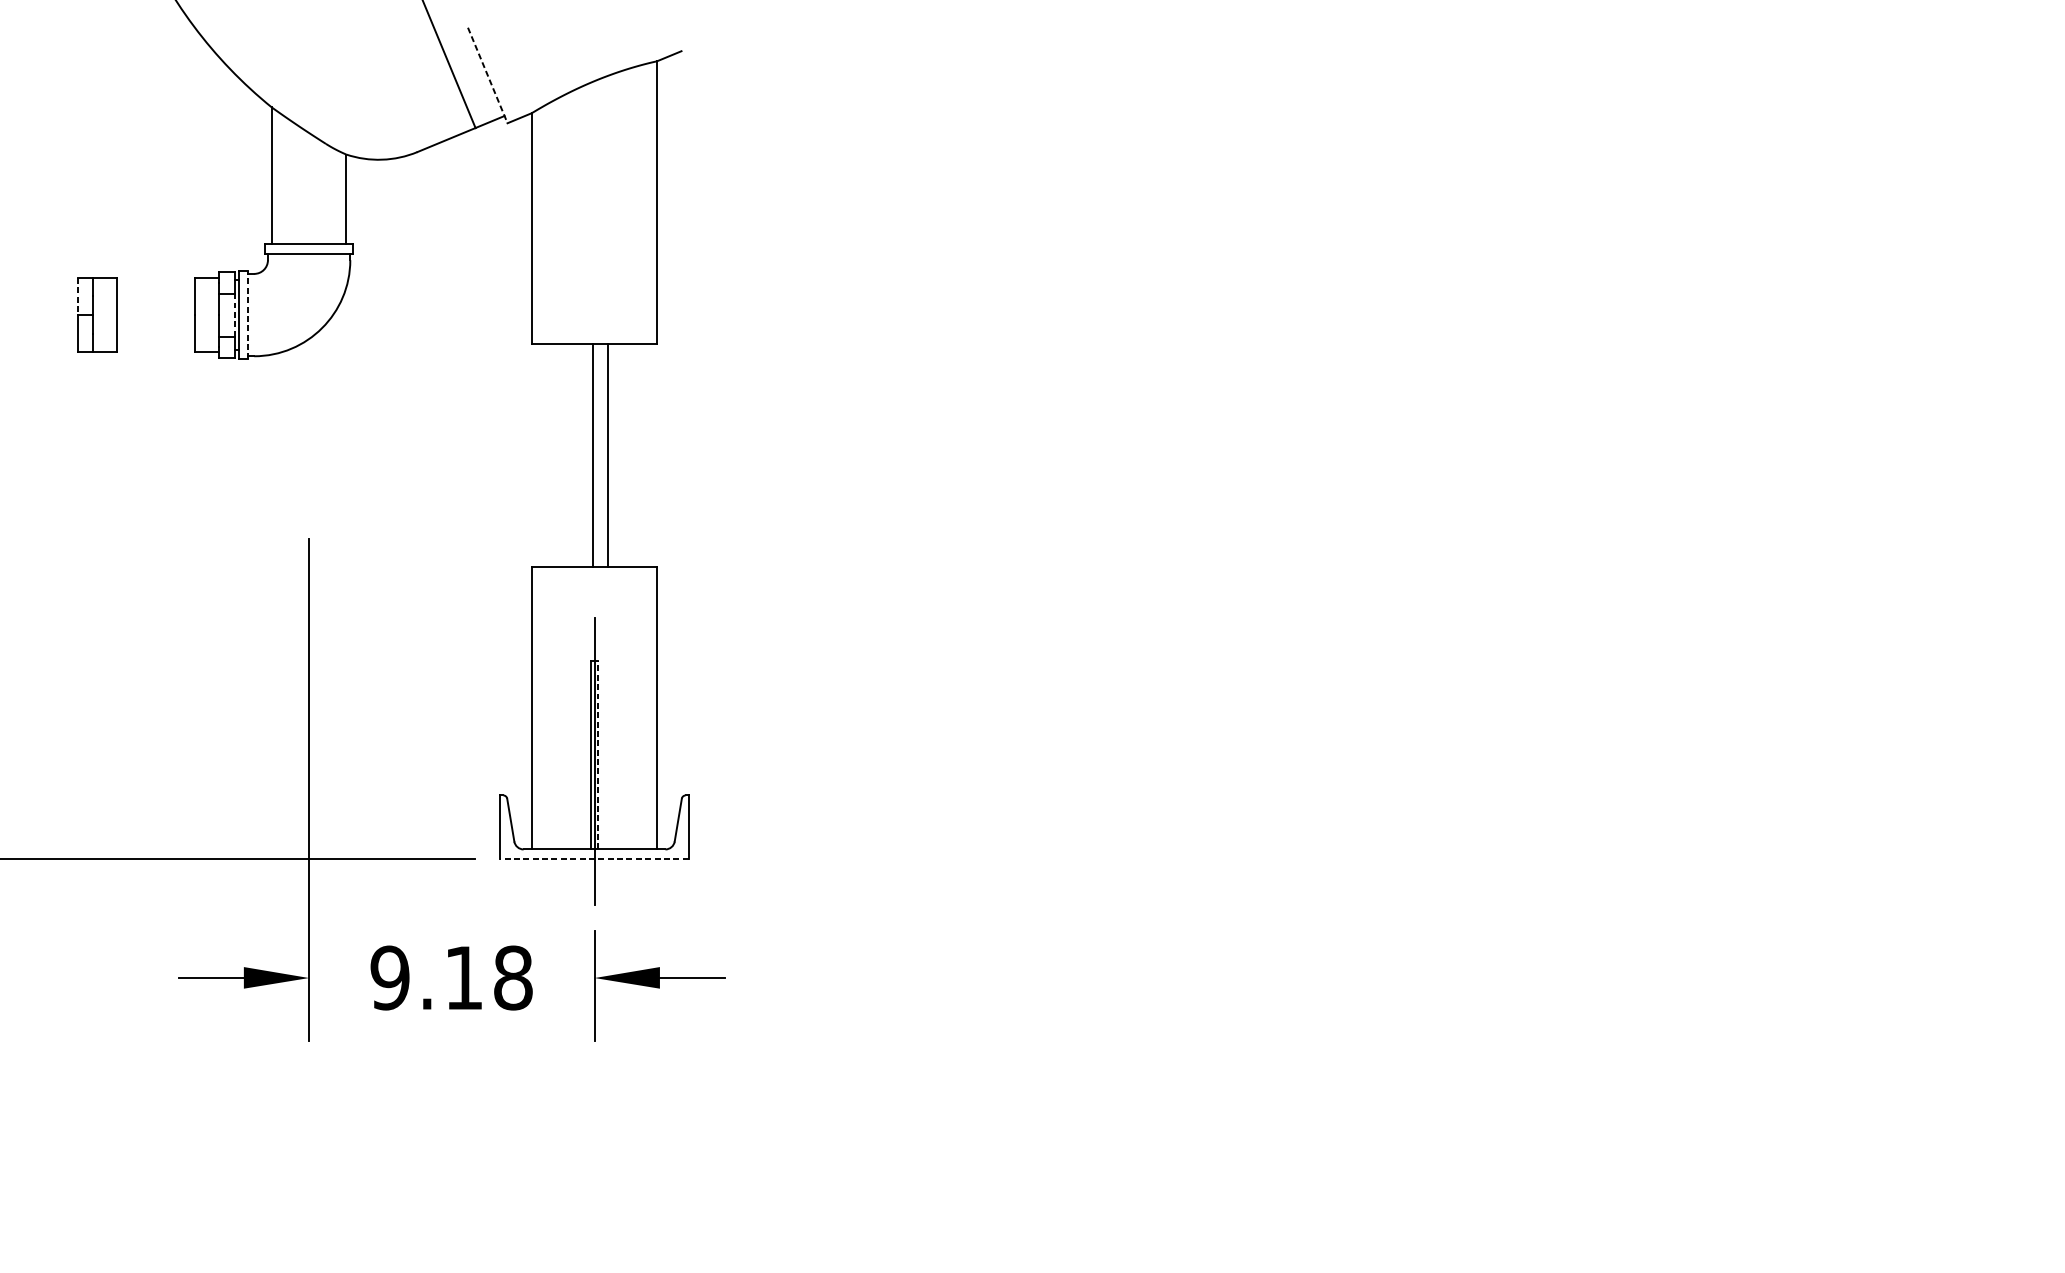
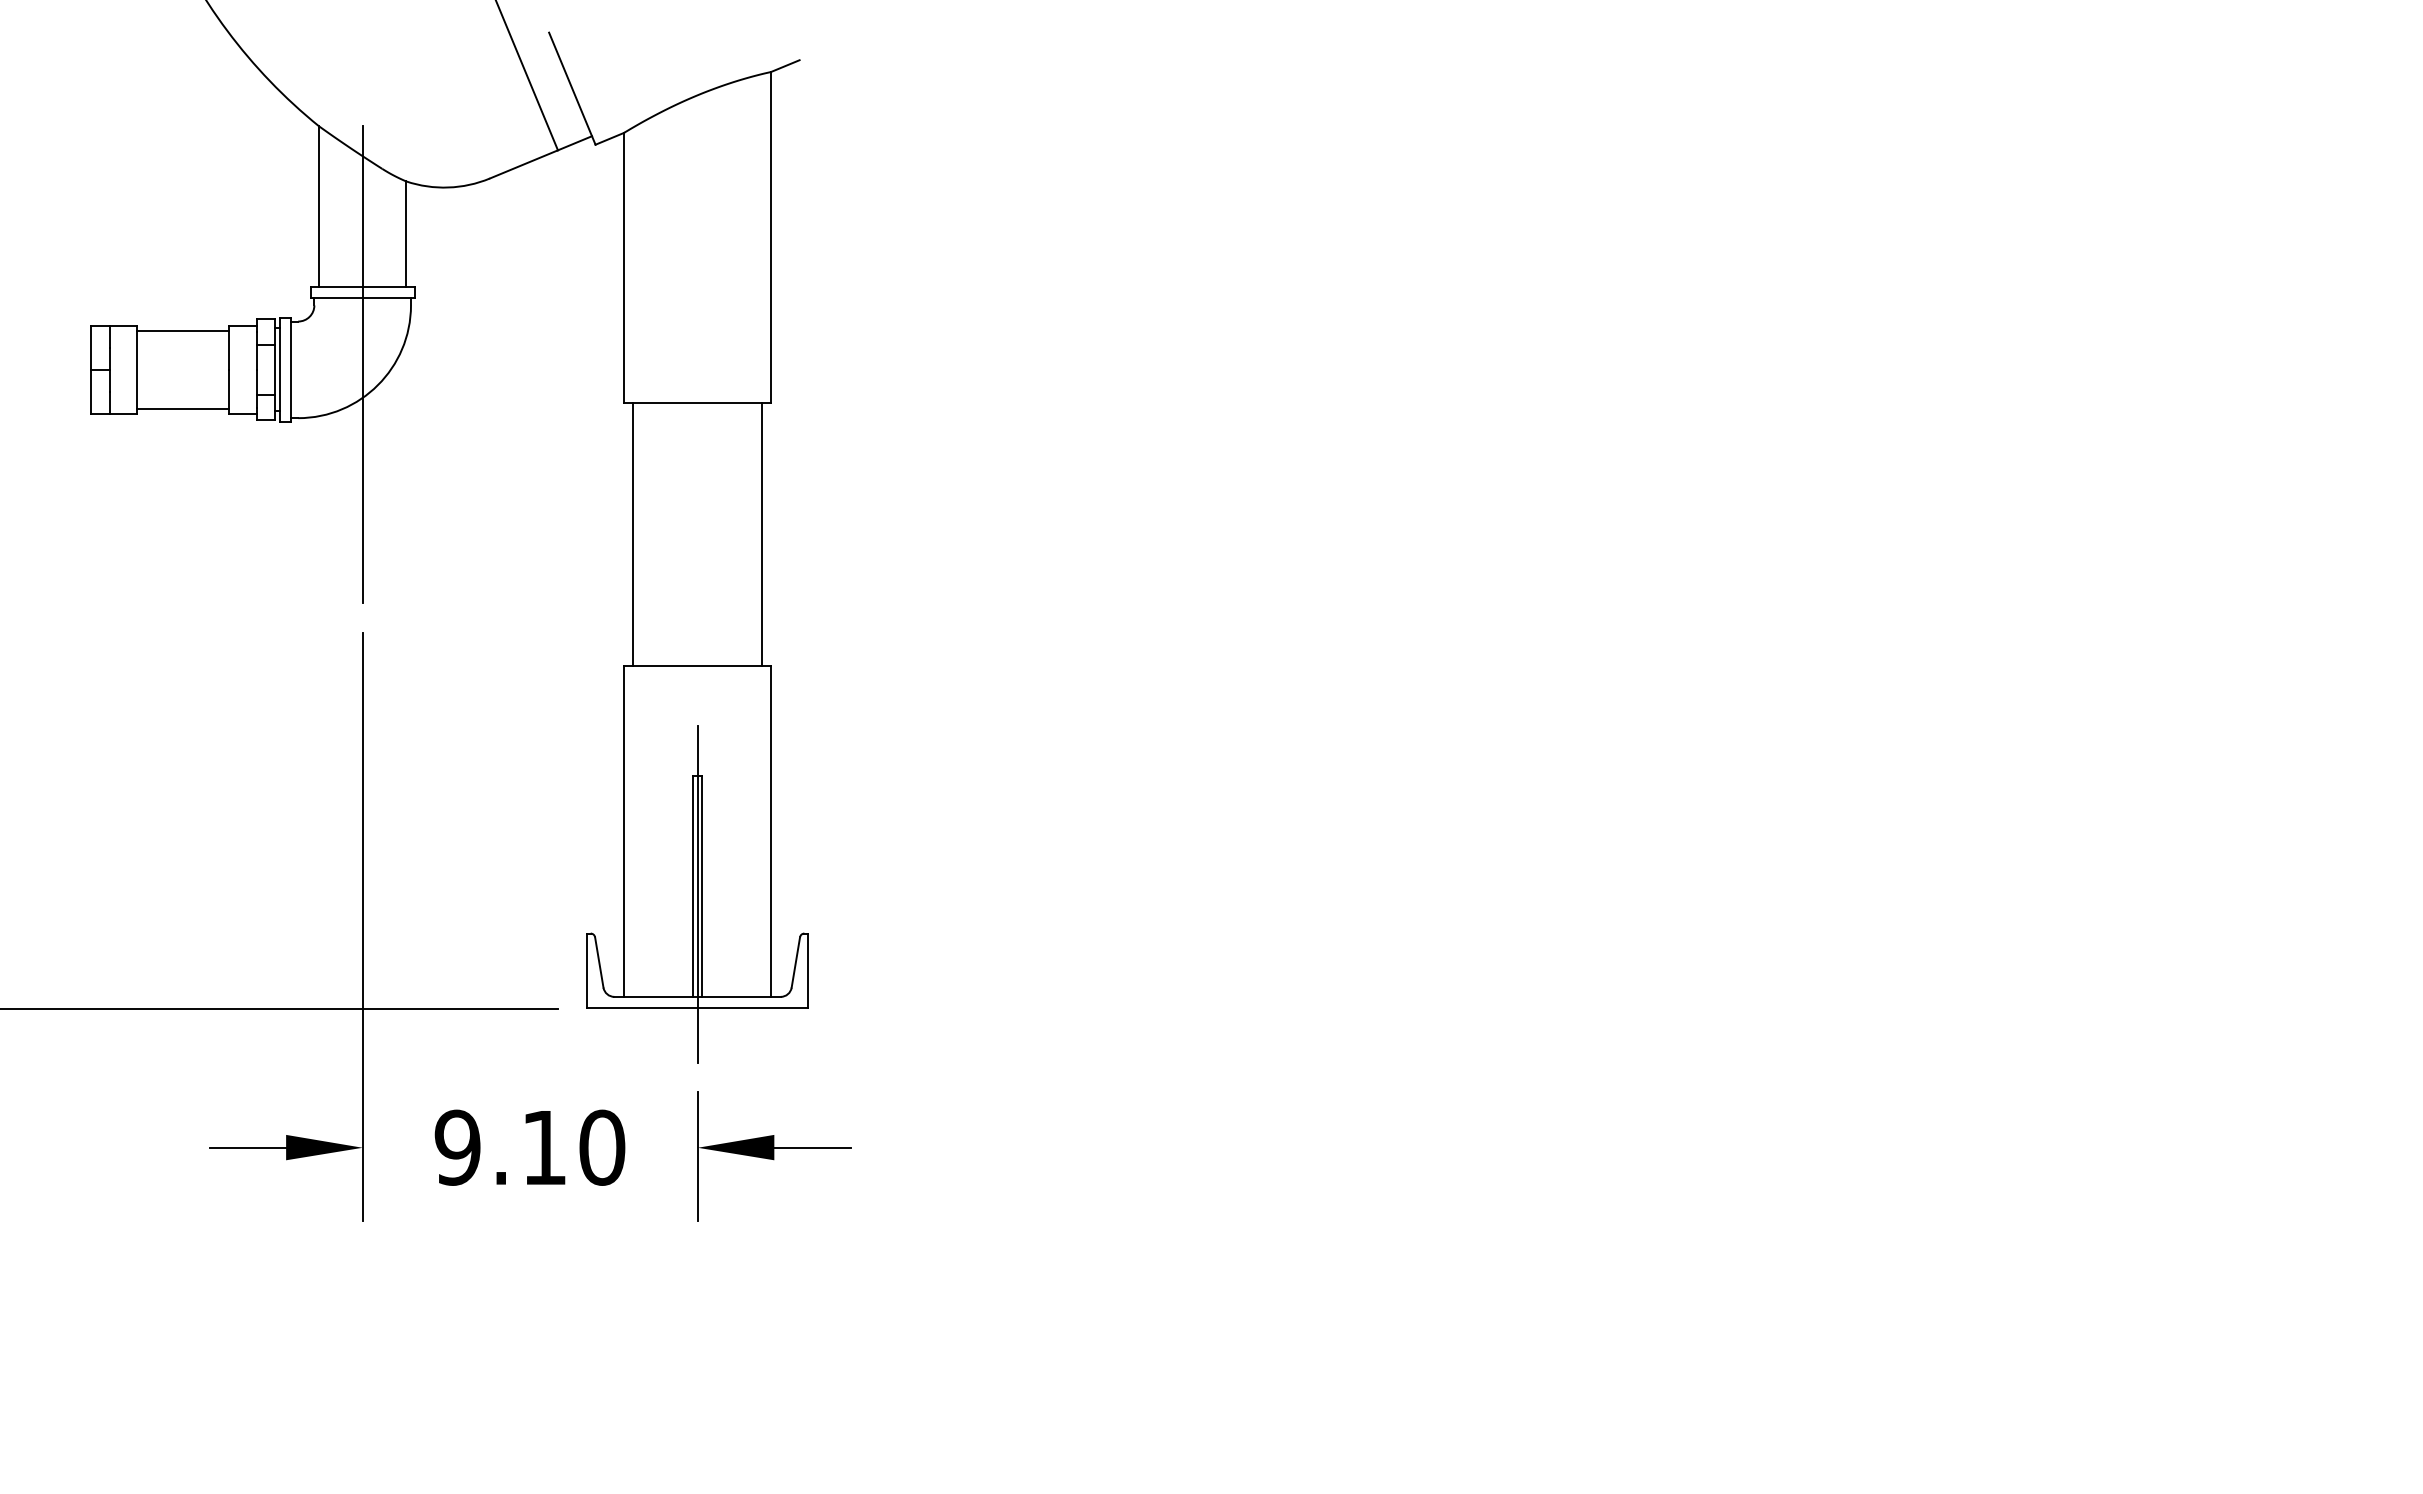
line: (487, 75) -> (572, 88), dashed -> solid
line: (156, 281) -> (183, 330), added
line: (78, 296) -> (91, 347), dashed -> solid
line: (308, 310) -> (362, 364), added
line: (234, 314) -> (275, 369), dashed -> solid
line: (247, 314) -> (290, 369), dashed -> solid
line: (156, 348) -> (183, 409), added
line: (593, 455) -> (633, 534), moved
line: (608, 455) -> (762, 534), moved
line: (598, 754) -> (702, 885), dashed -> solid
line: (594, 859) -> (697, 1008), dashed -> solid
text: (513, 977) -> (602, 1147), 9.18 -> 9.10

